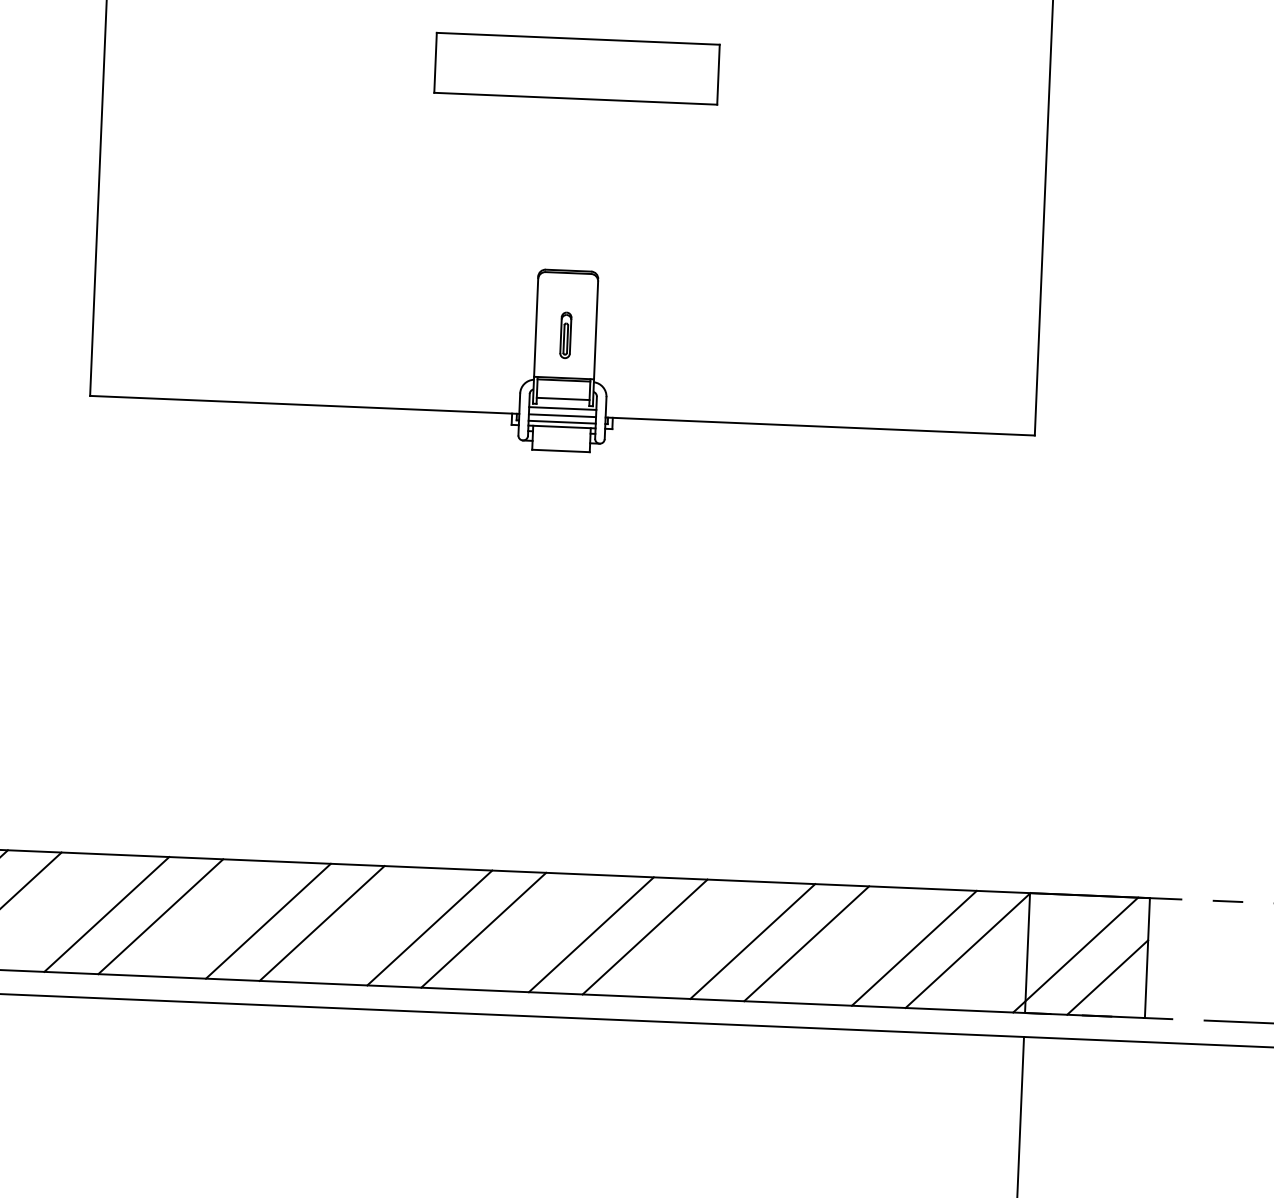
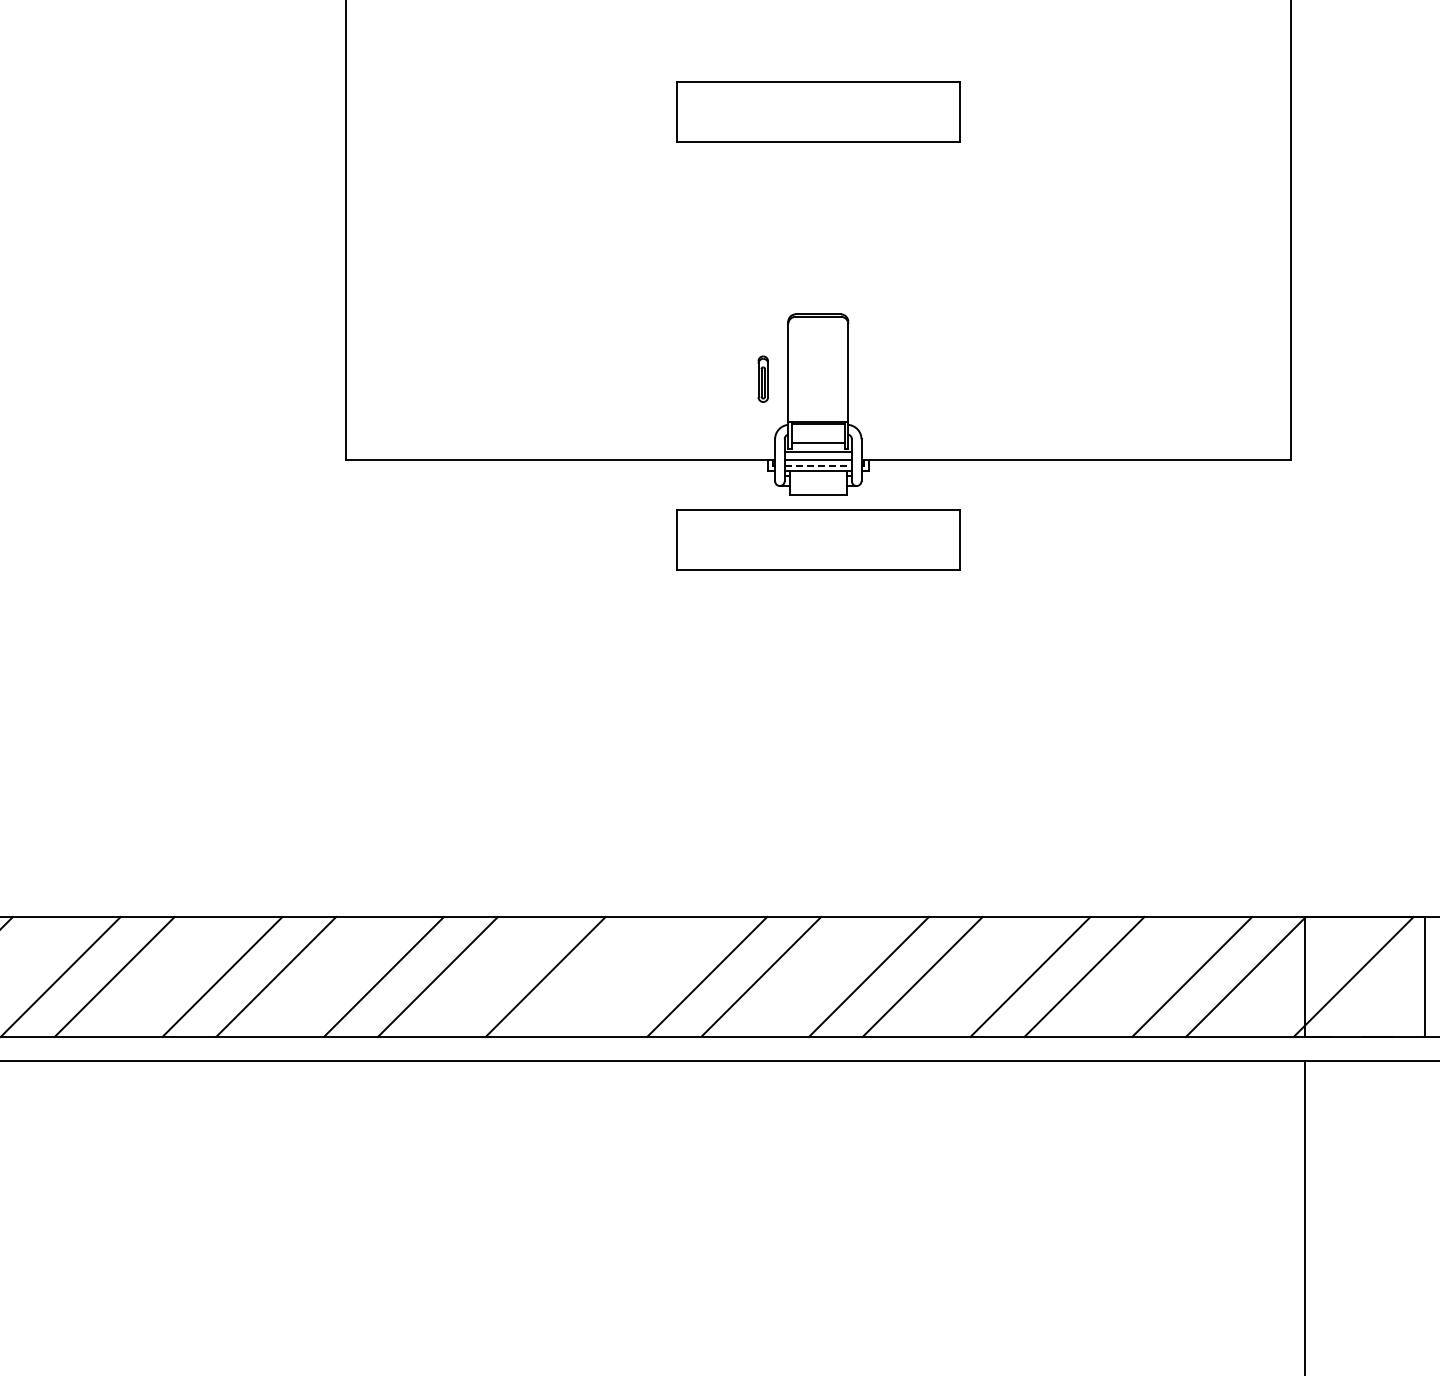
part: (565, 334) -> (762, 378), moved
line: (562, 422) -> (818, 466), solid -> dashed
part: (559, 495) -> (818, 539), added
line: (322, 923) -> (599, 977), removed
line: (1107, 977) -> (1386, 998), removed

